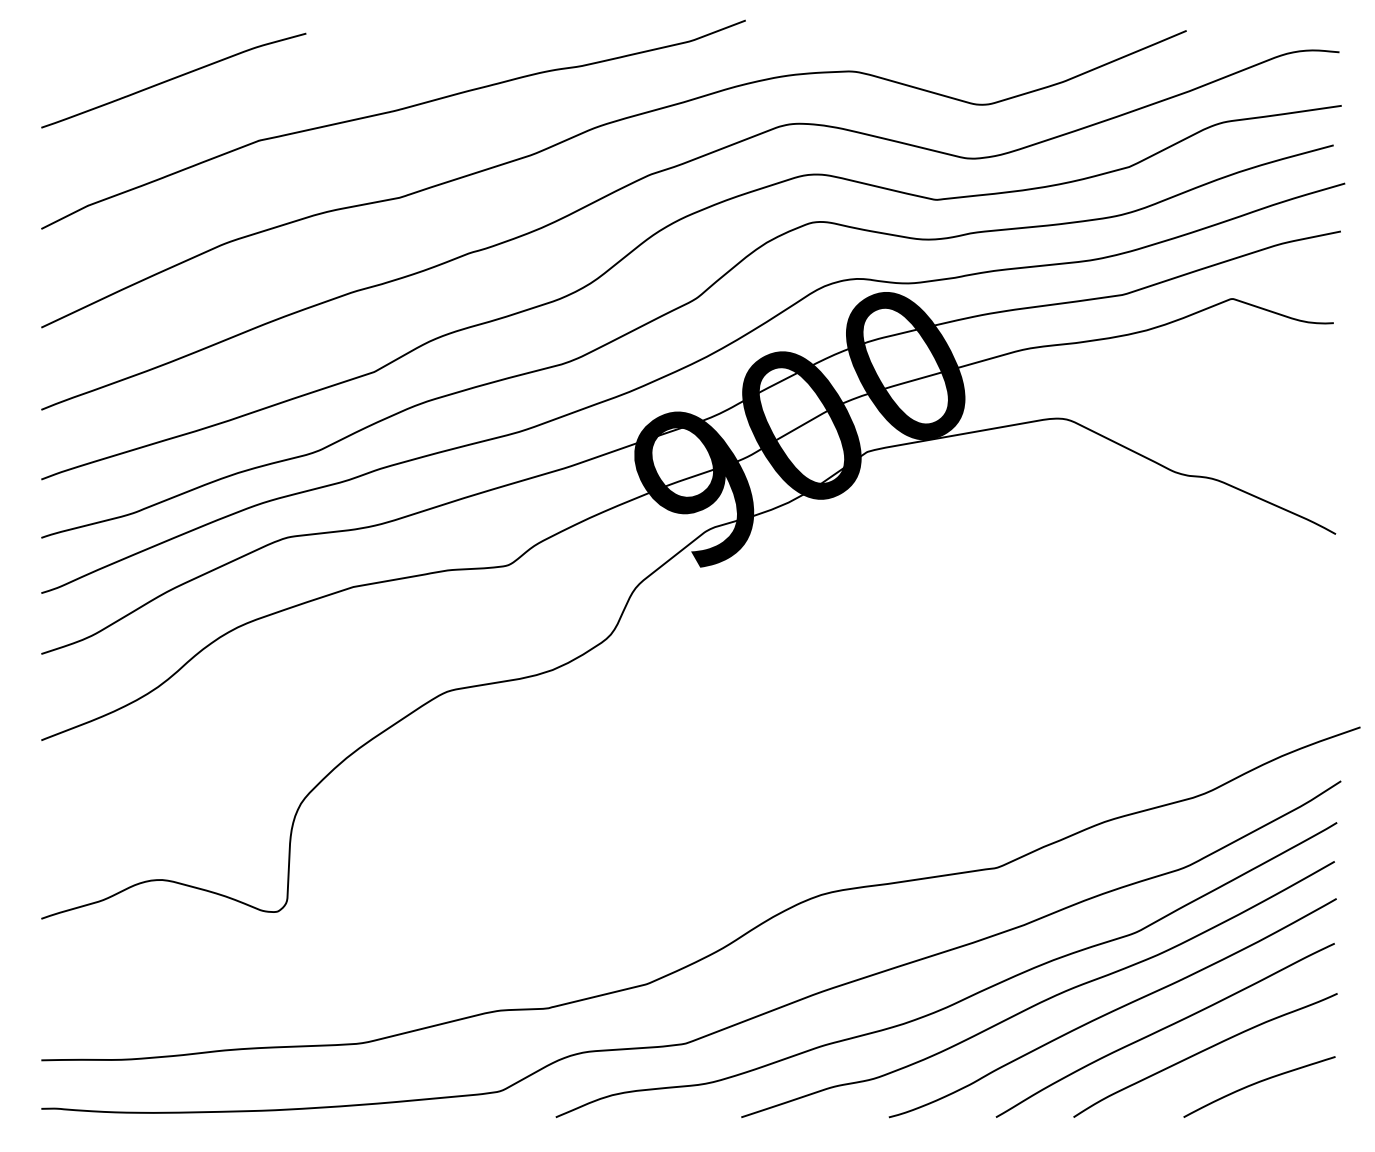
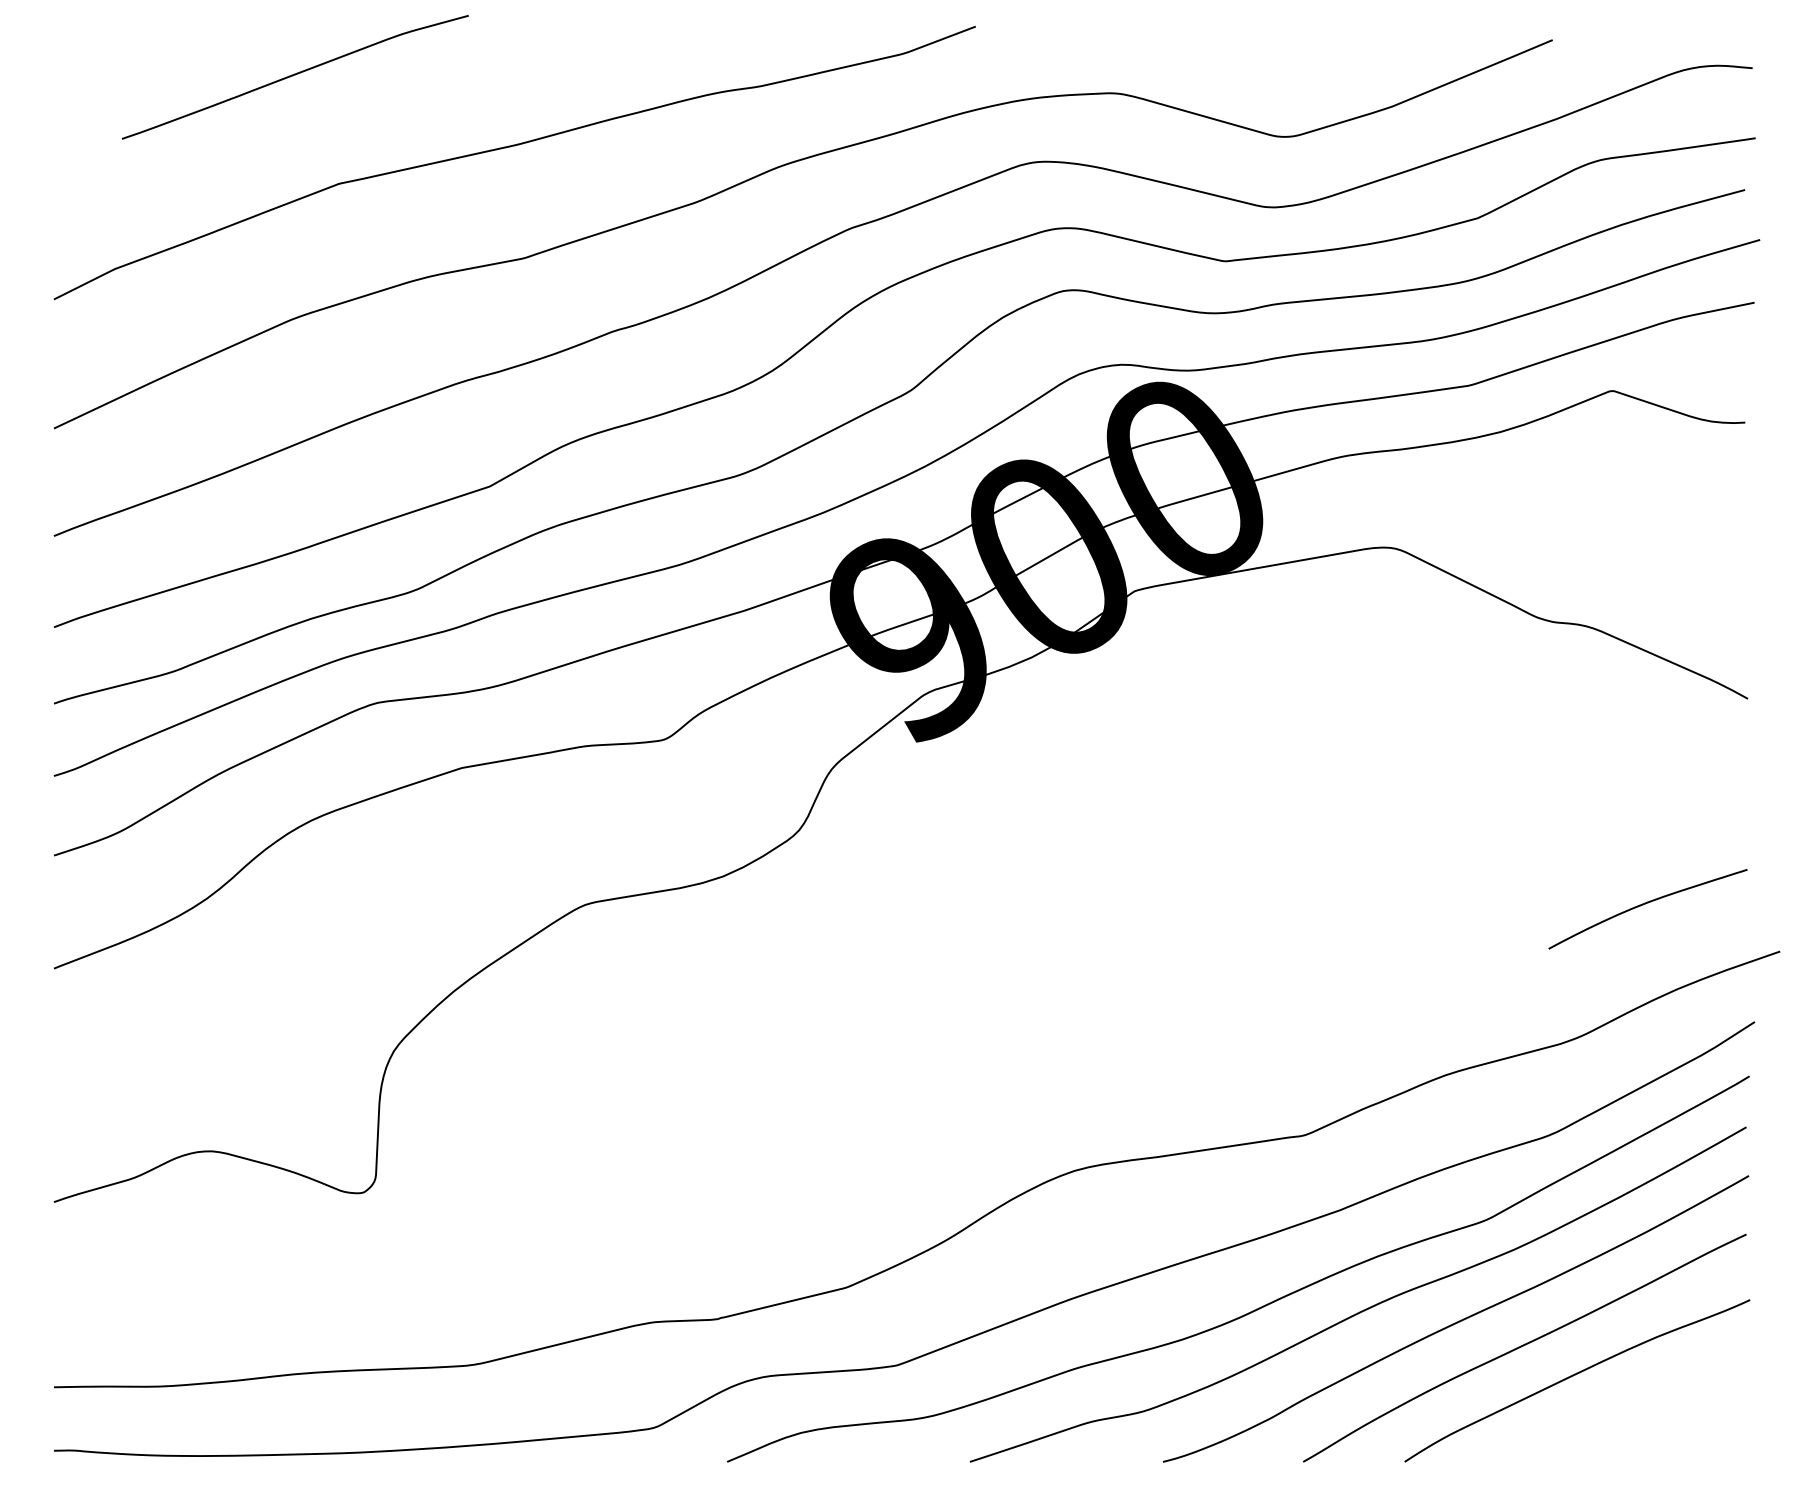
curve: (172, 80) -> (293, 76), moved
curve: (1257, 1083) -> (1645, 904), moved

